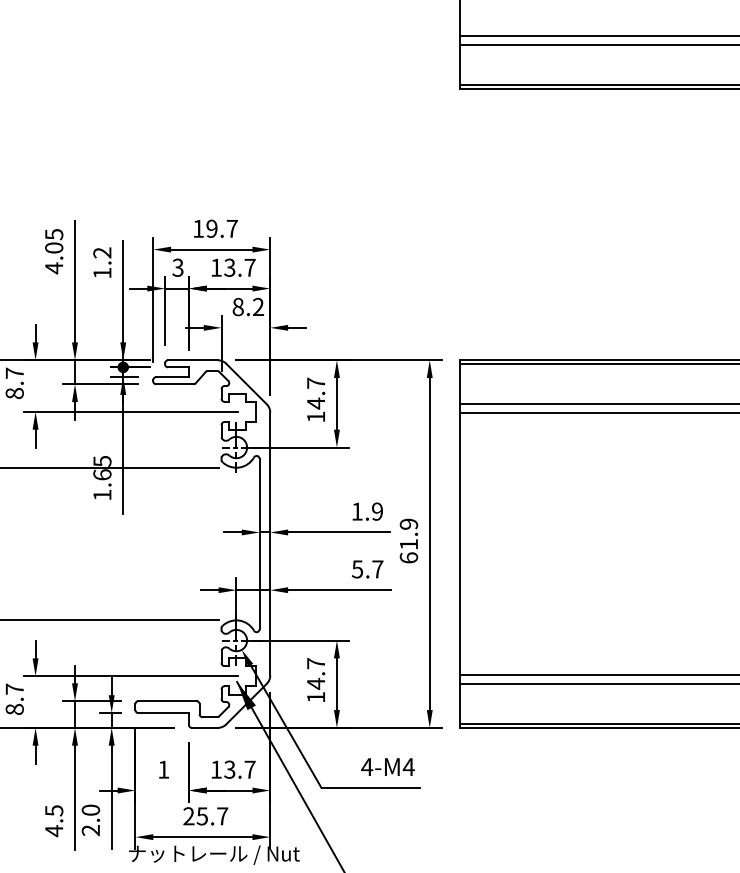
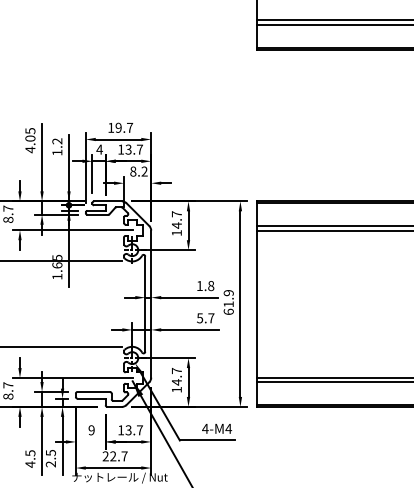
text: (177, 267) -> (99, 149), 3 -> 4
text: (378, 510) -> (211, 285), 1.9 -> 1.8
text: (163, 770) -> (91, 430), 1 -> 9
text: (90, 809) -> (50, 452), 2.0 -> 2.5
text: (202, 816) -> (113, 456), 25.7 -> 22.7

